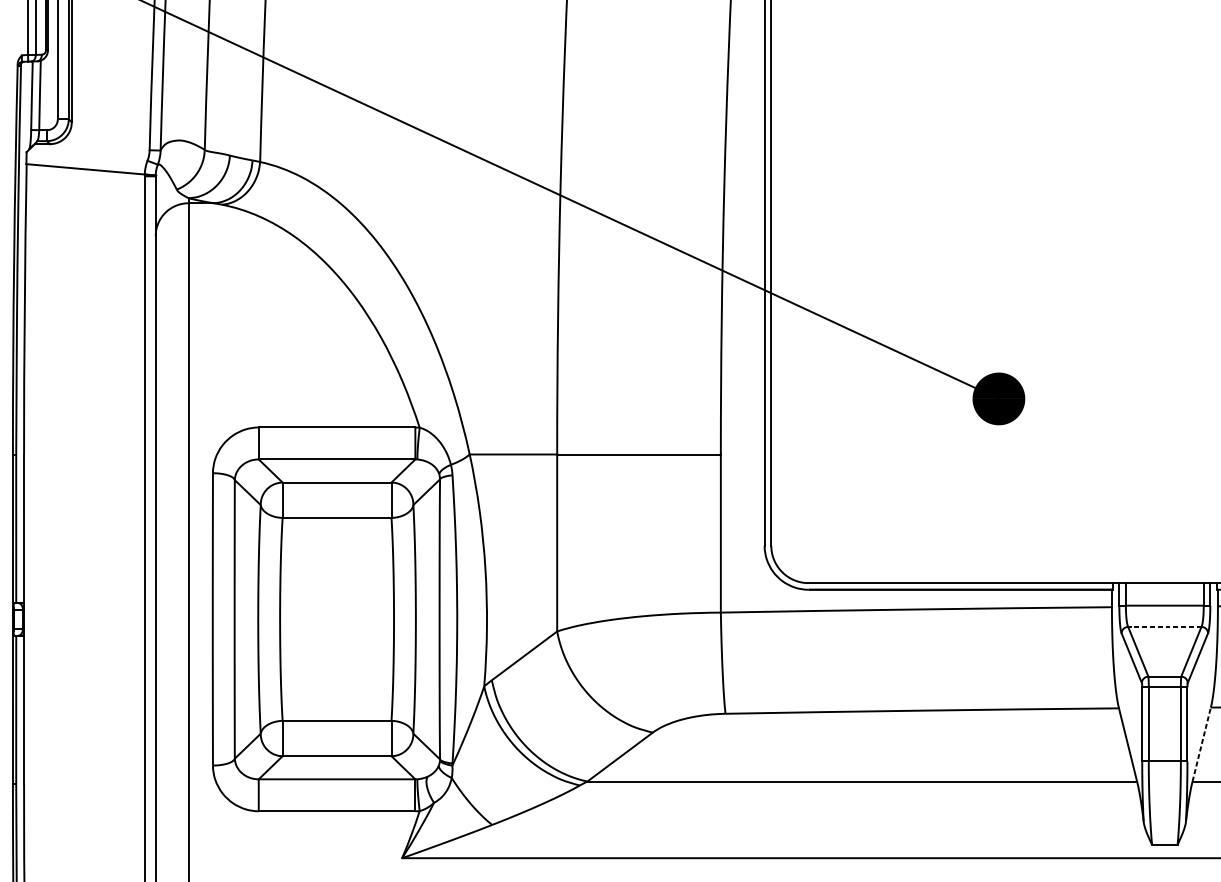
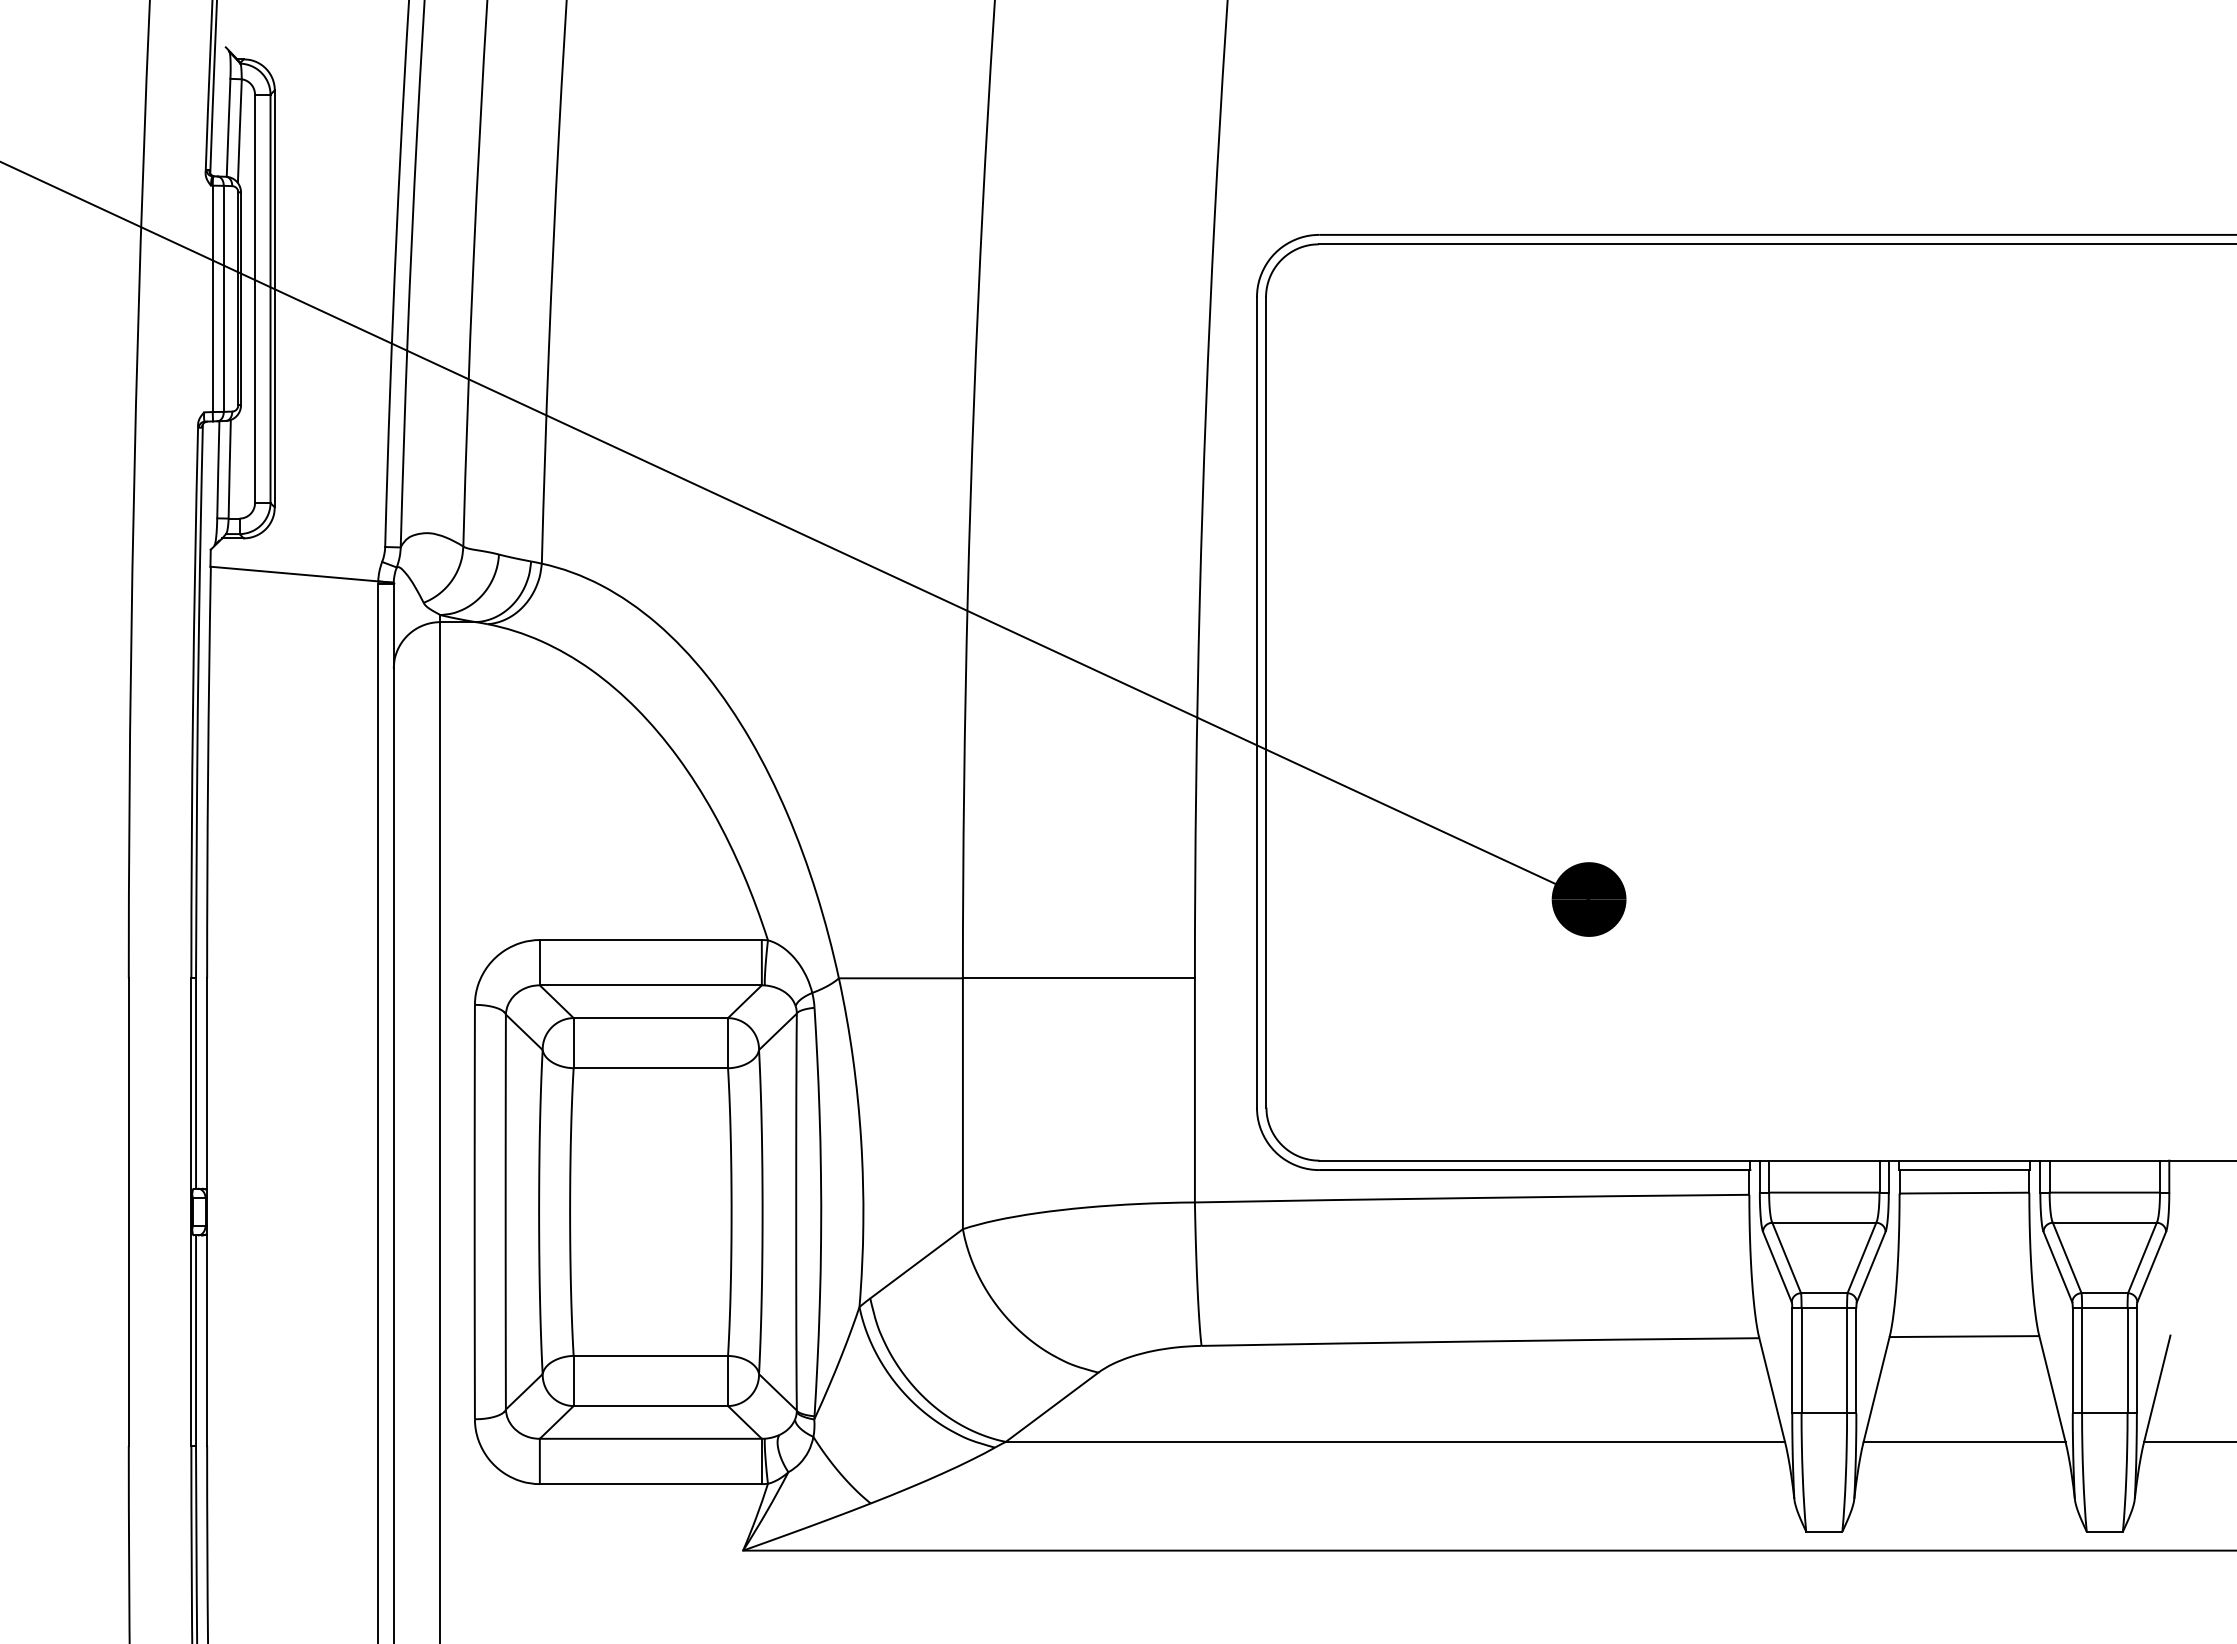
line: (1164, 626) -> (1824, 1222), dashed -> solid
line: (1201, 744) -> (1876, 1389), dashed -> solid

